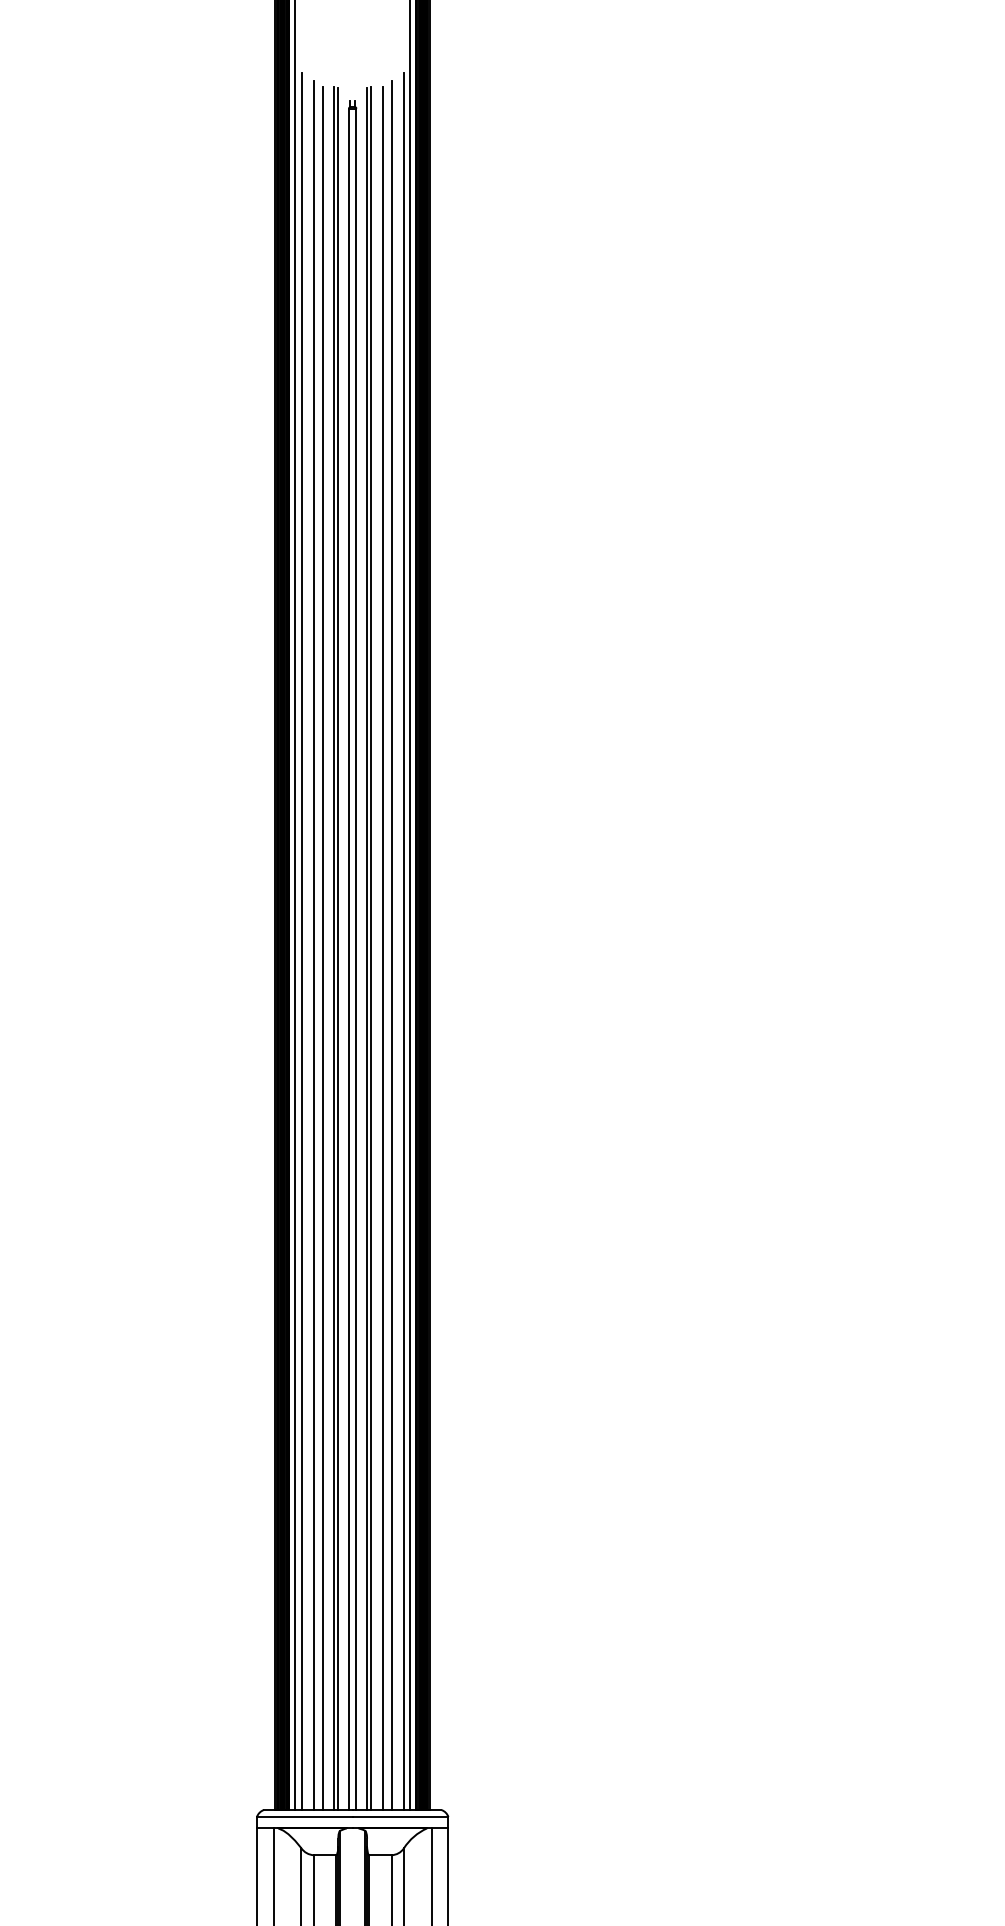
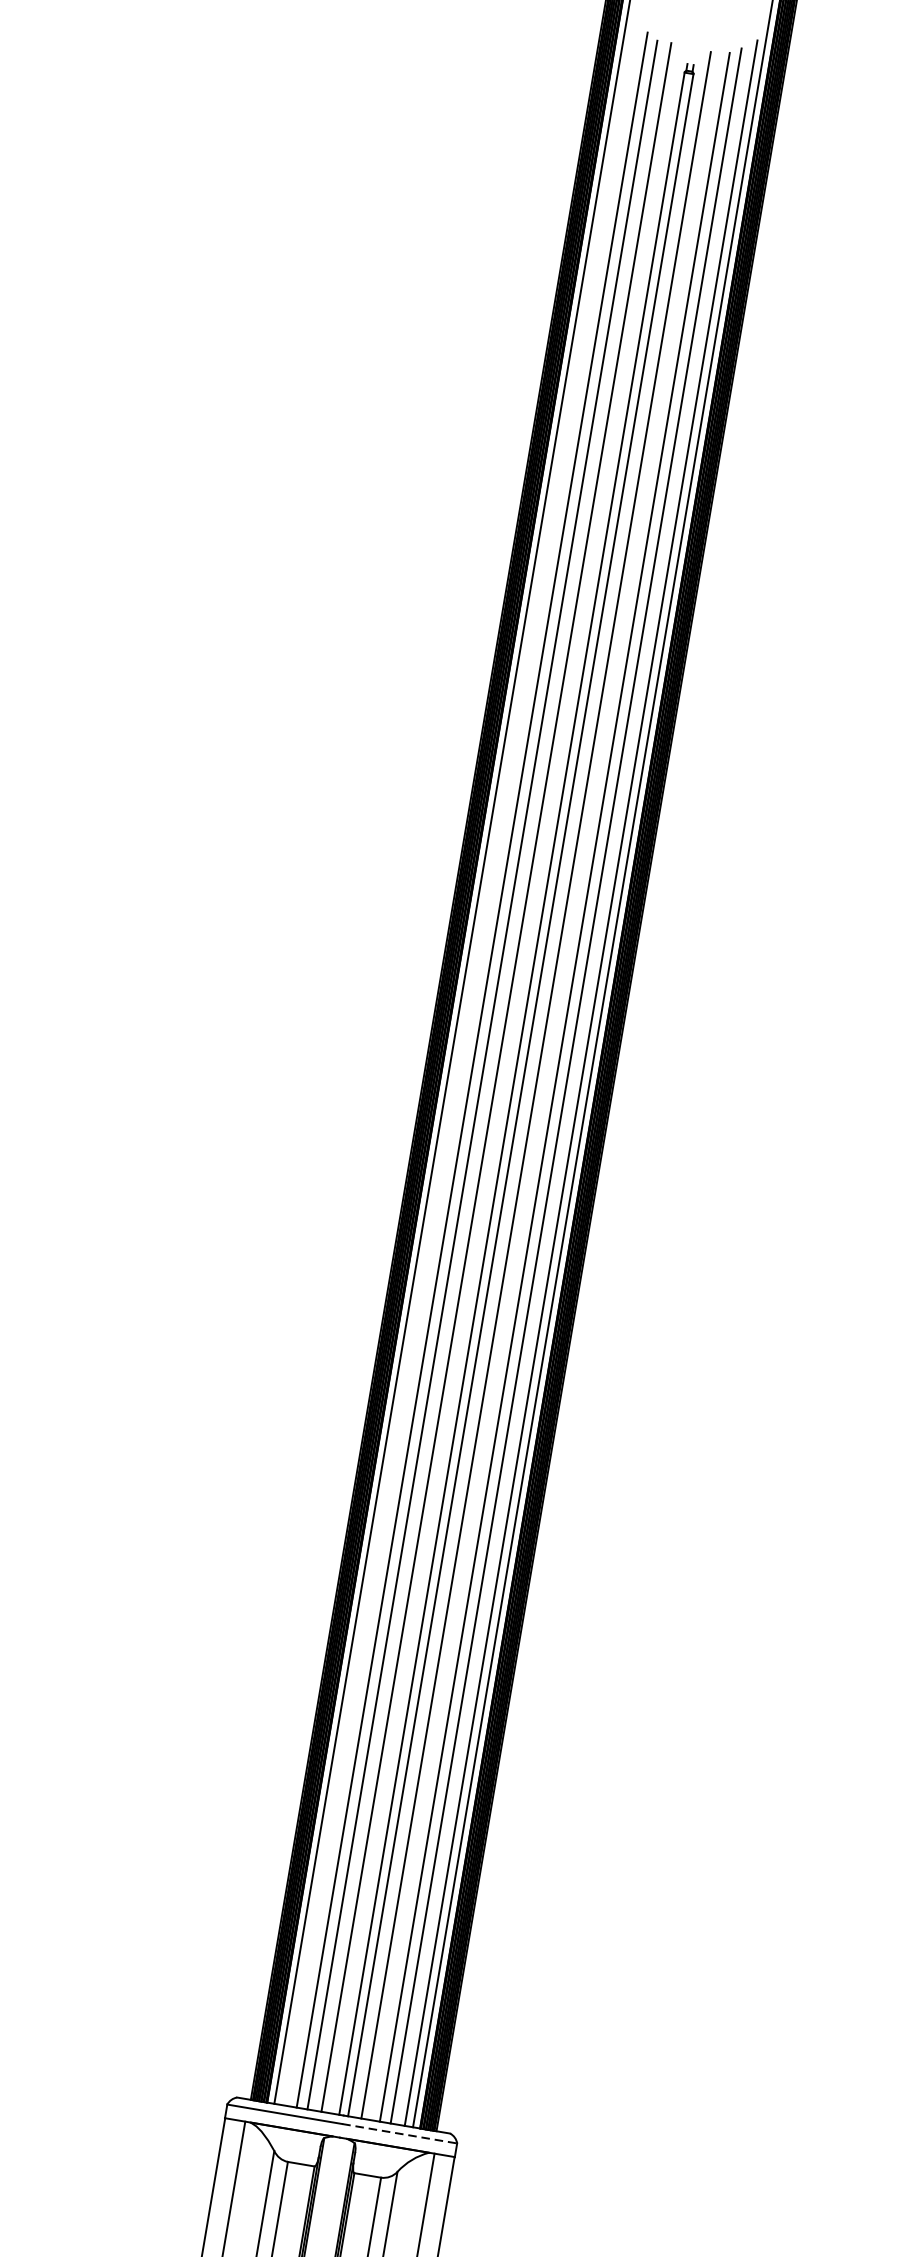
line: (301, 941) -> (458, 1062), removed
line: (371, 948) -> (541, 1085), removed
line: (337, 949) -> (500, 1079), removed
line: (400, 1817) -> (399, 2134), solid -> dashed

